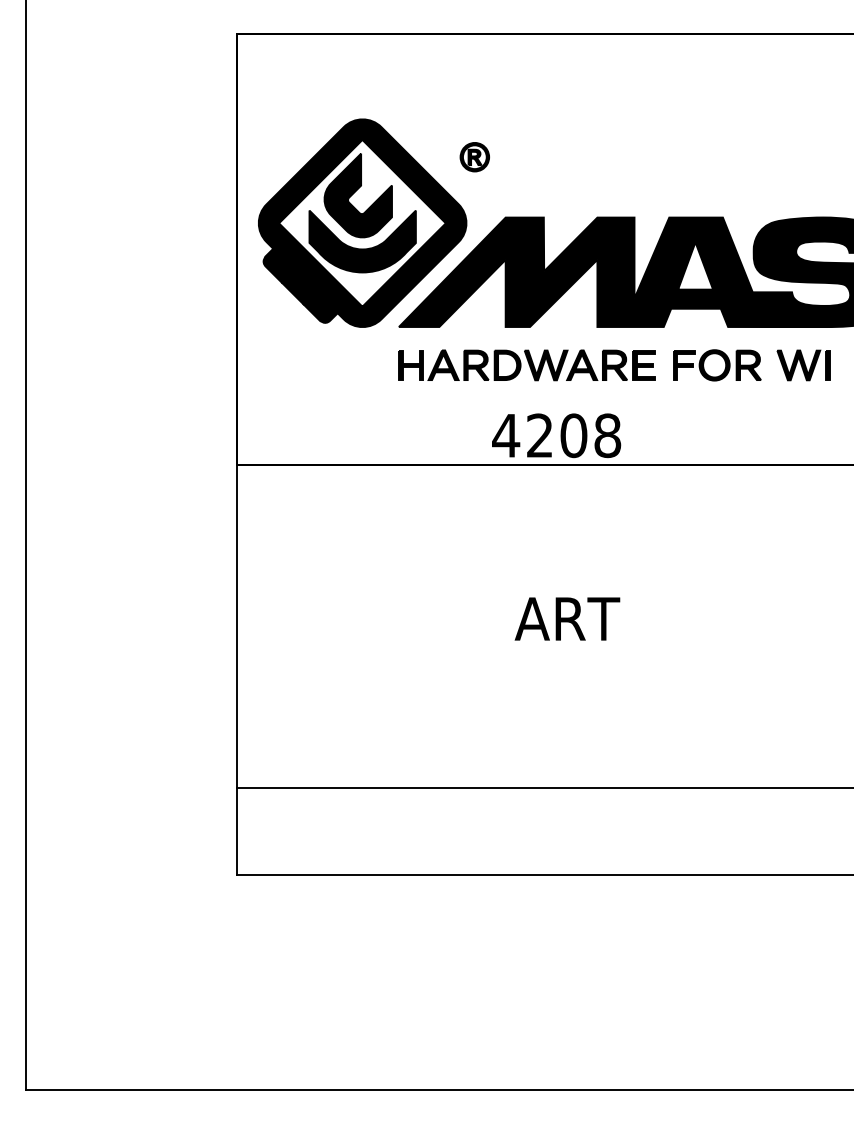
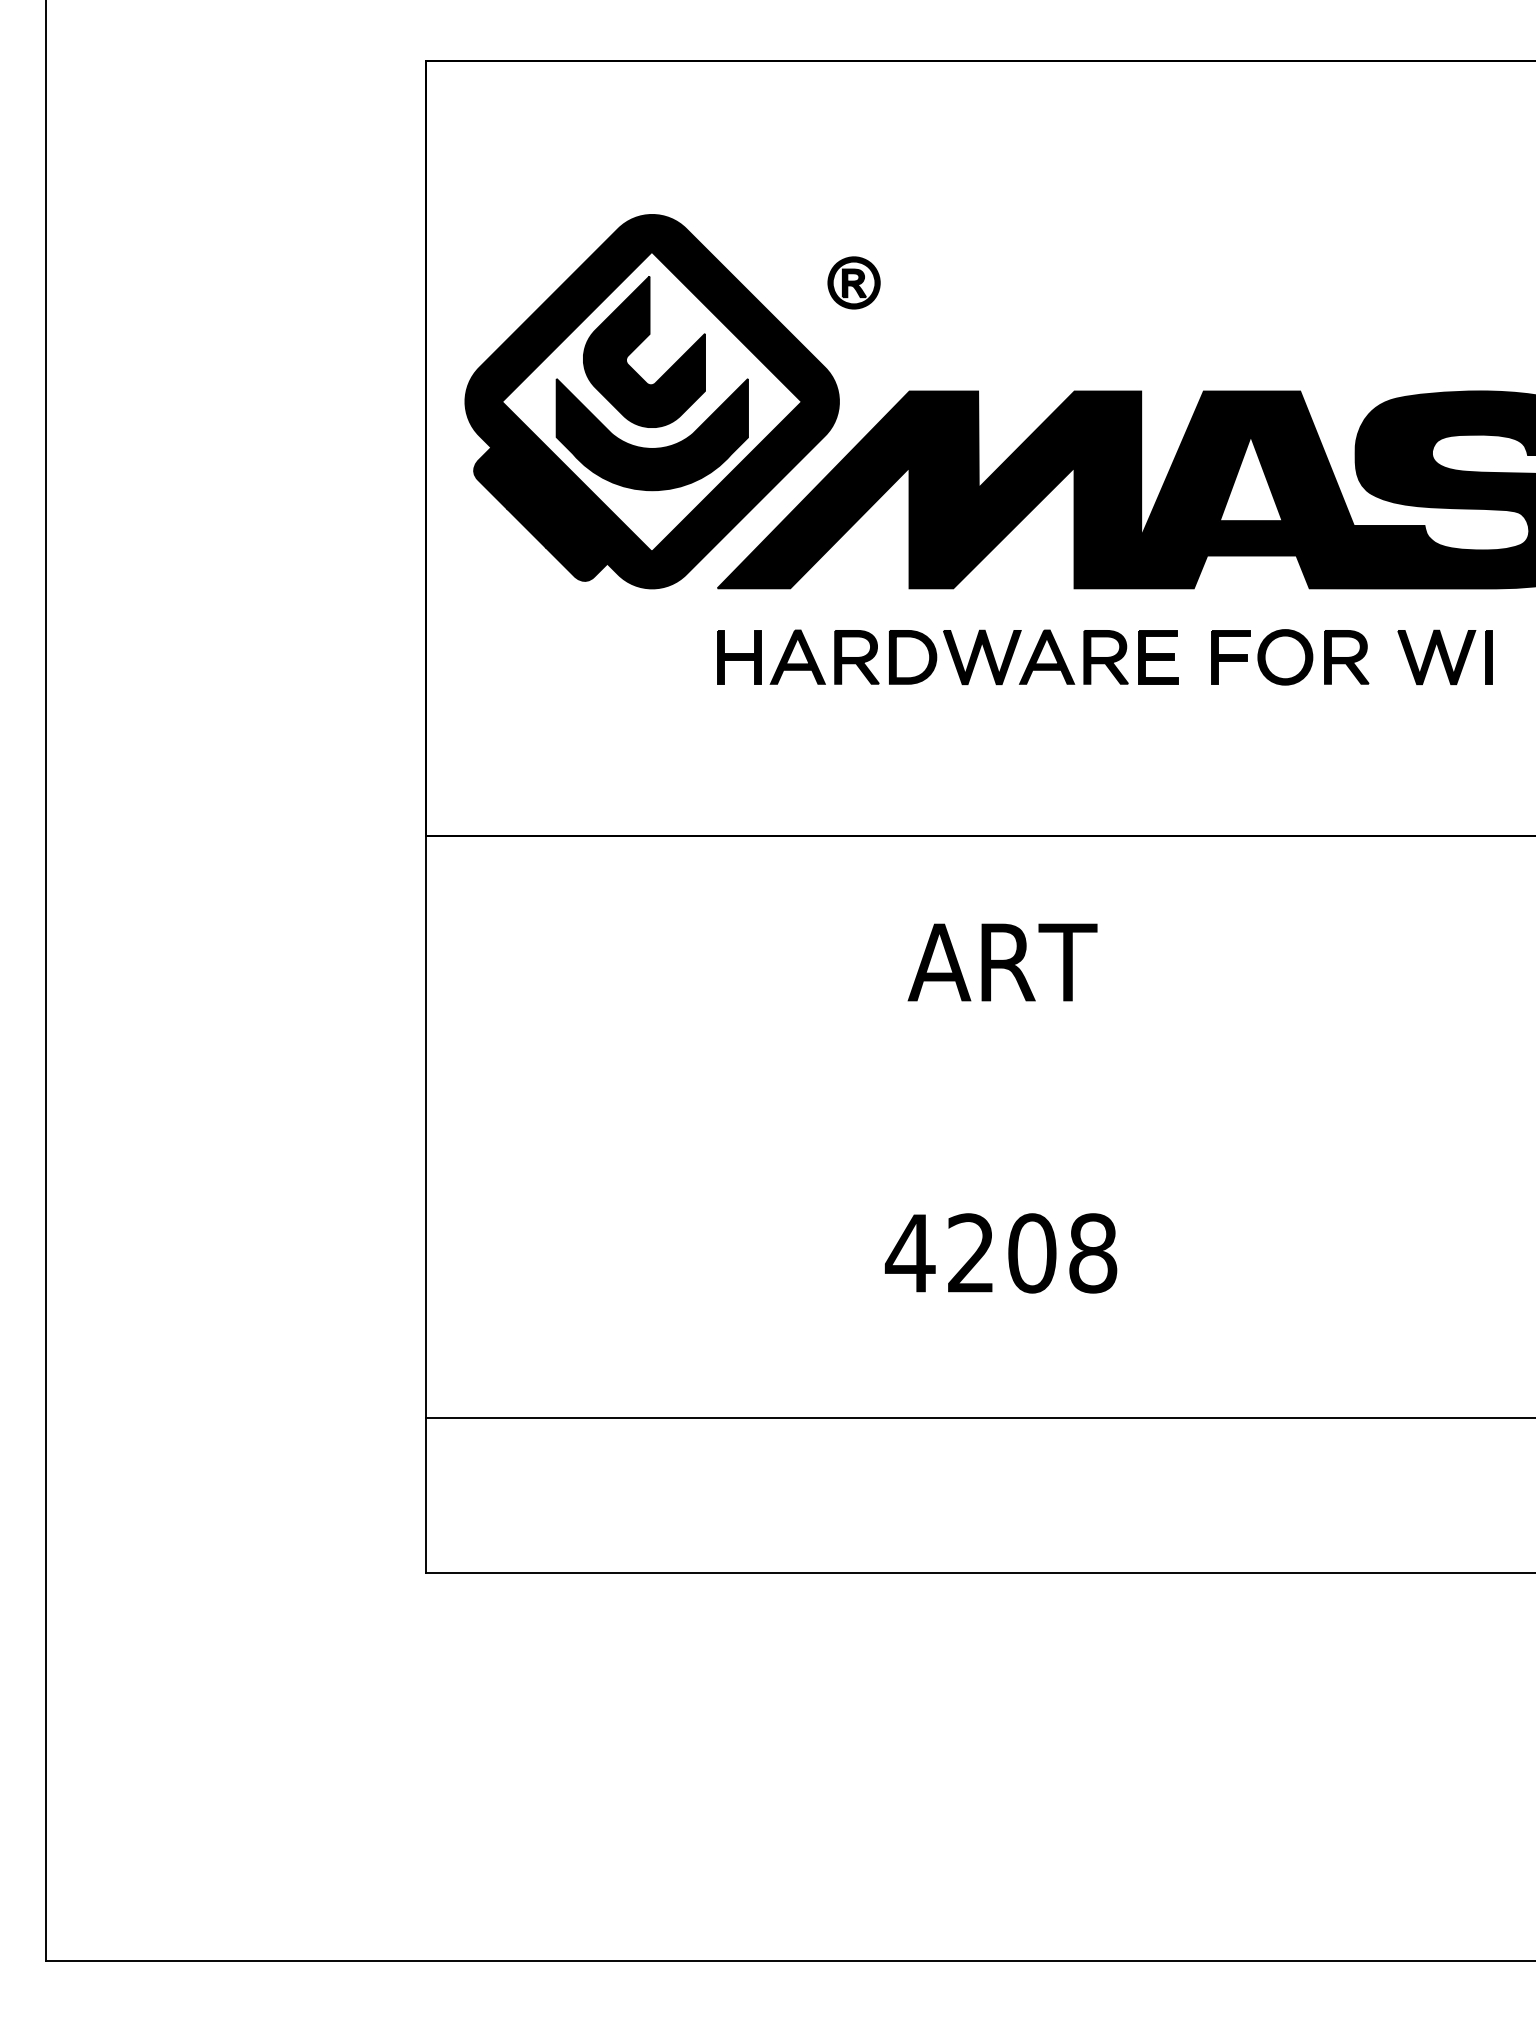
text: (556, 435) -> (1000, 1252), moved
text: (567, 618) -> (1002, 961), moved

